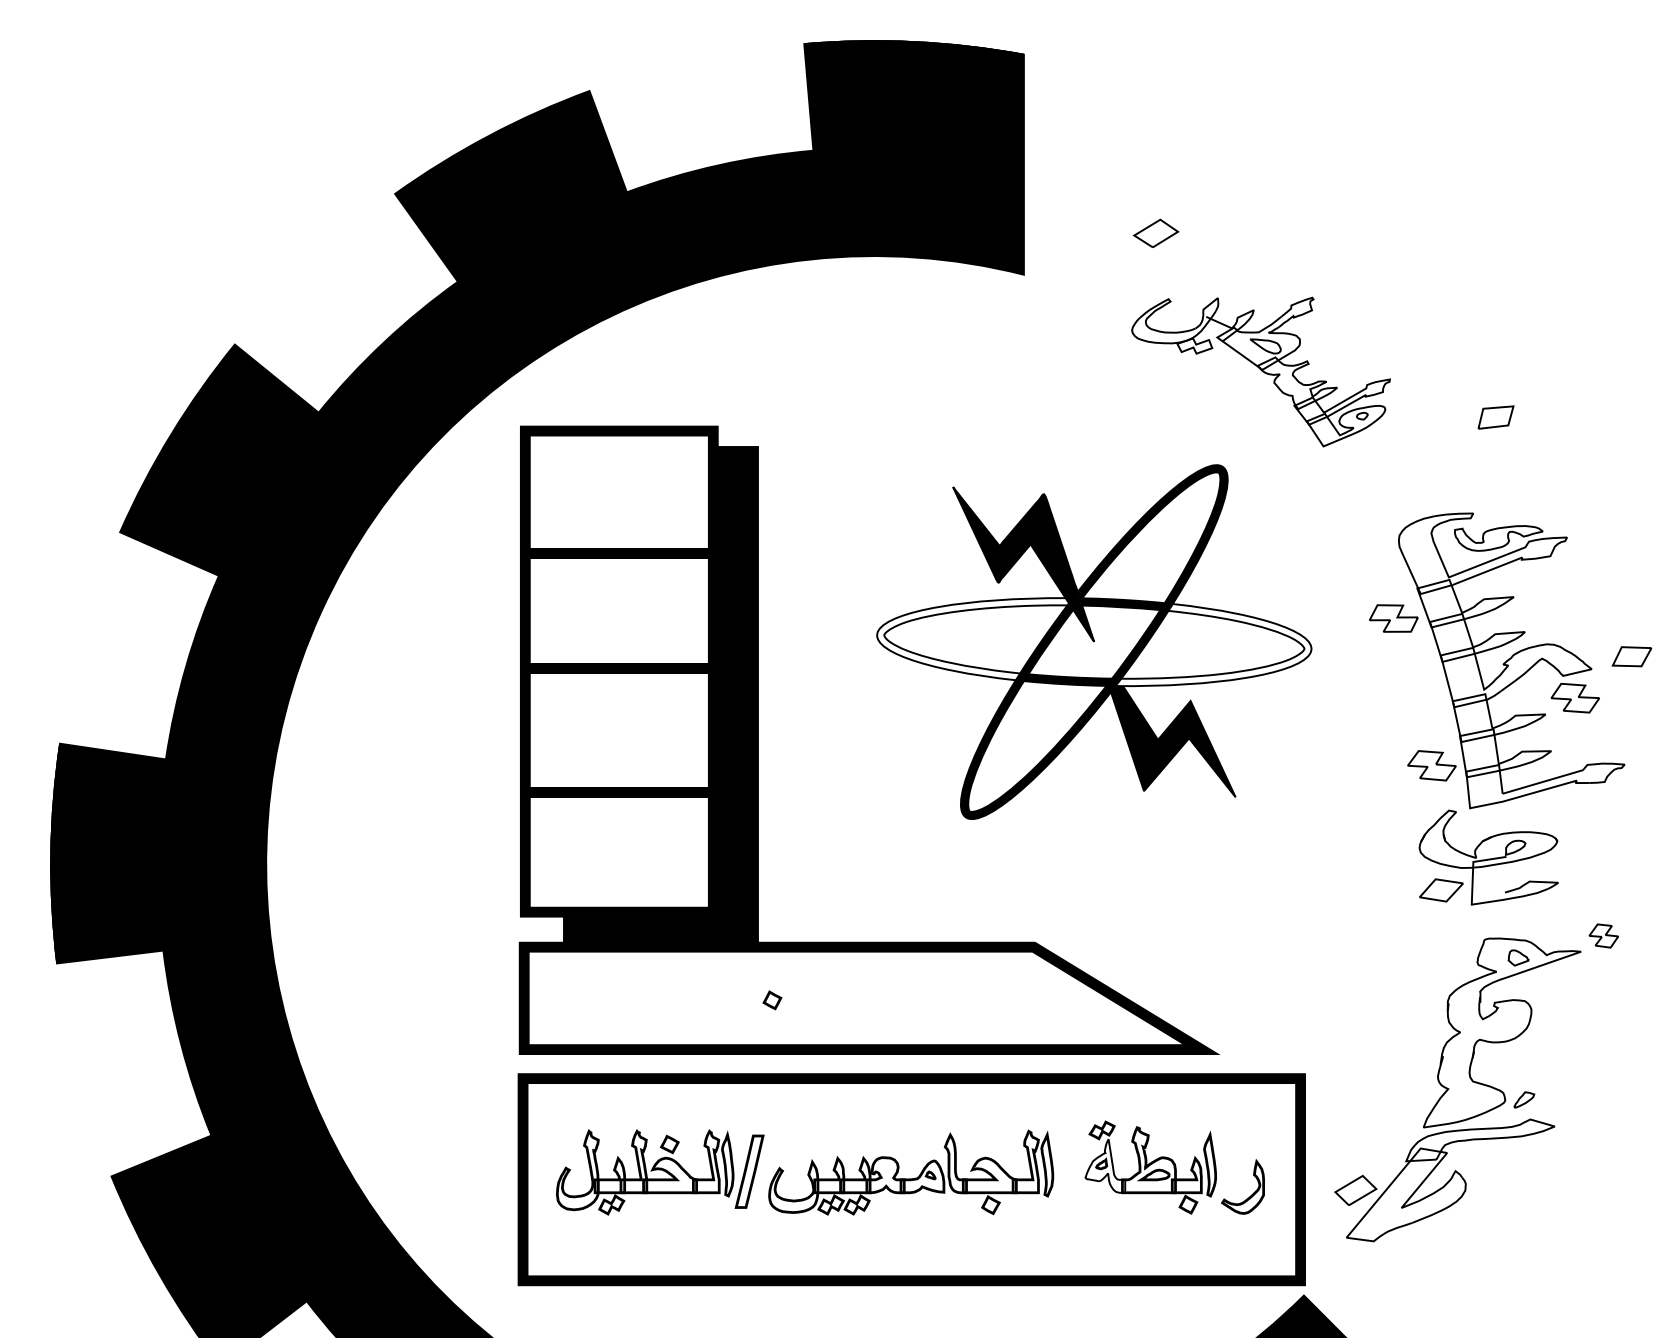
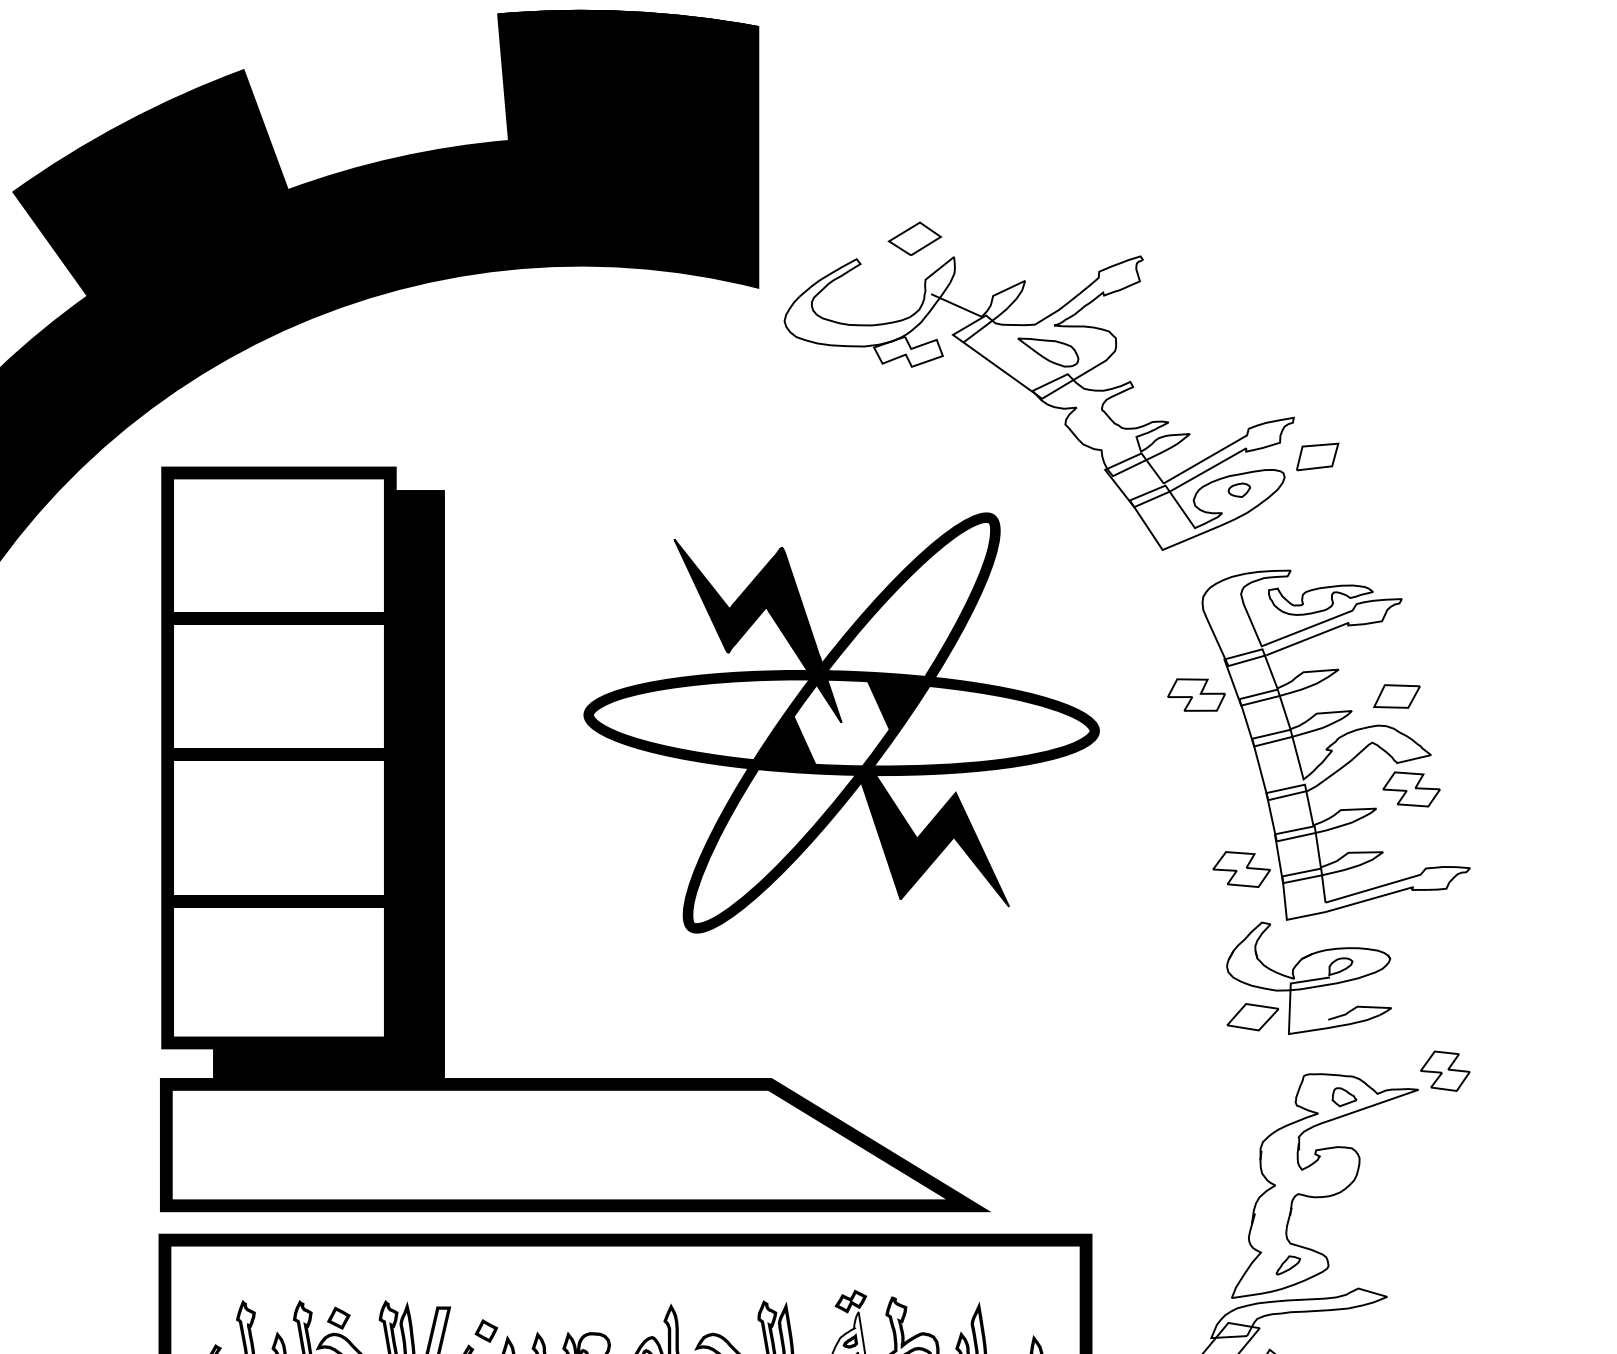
part: (1260, 371) -> (1038, 402), size x1.67
fill: (983, 641) -> (710, 722), added
fill: (1204, 642) -> (972, 723), added
part: (1631, 656) -> (1396, 696), moved
part: (1603, 935) -> (1444, 1070), size x1.43
part: (772, 1000) -> (486, 1331), moved
part: (1524, 1099) -> (1288, 1264), moved

